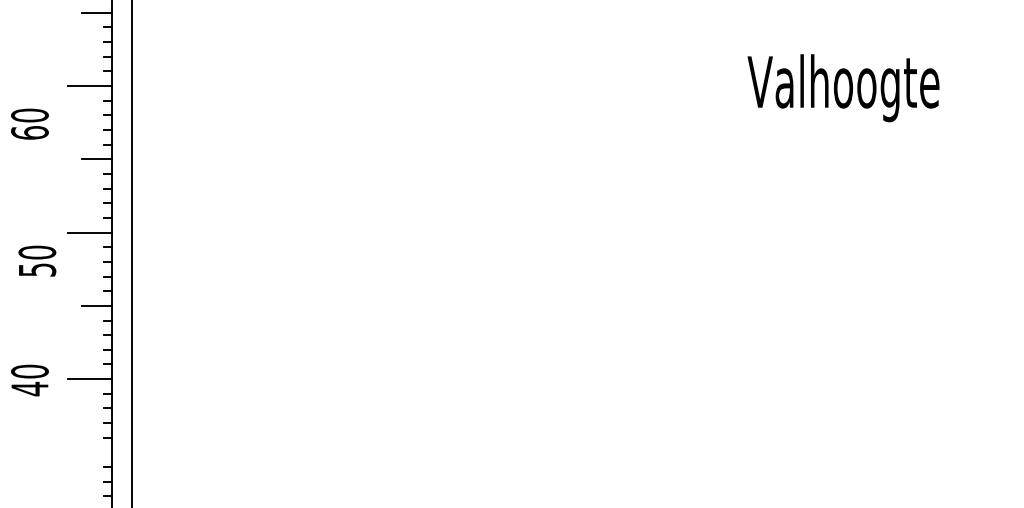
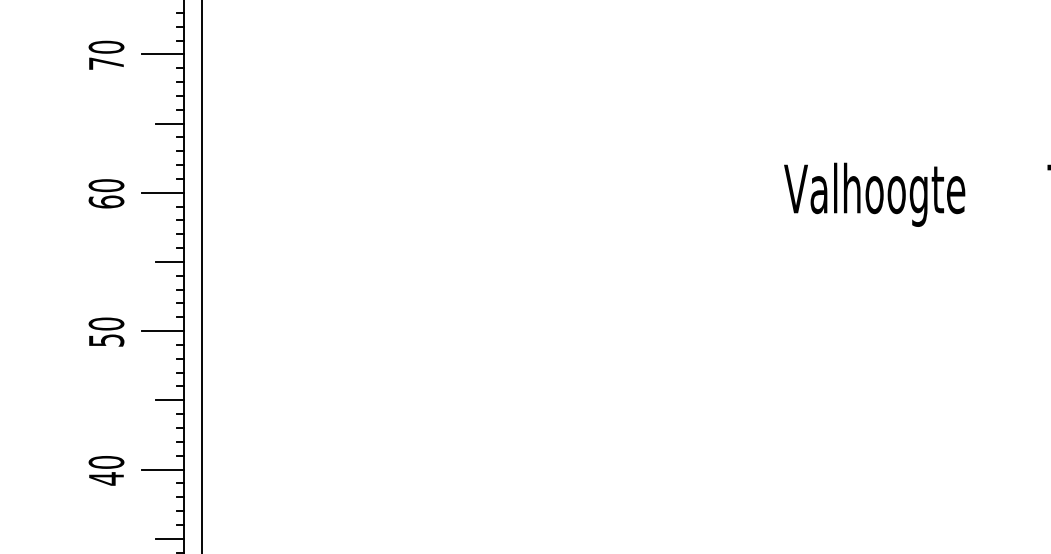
text: (29, 123) -> (106, 193), moved
text: (37, 260) -> (106, 331), moved
line: (96, 452) -> (169, 538), added

